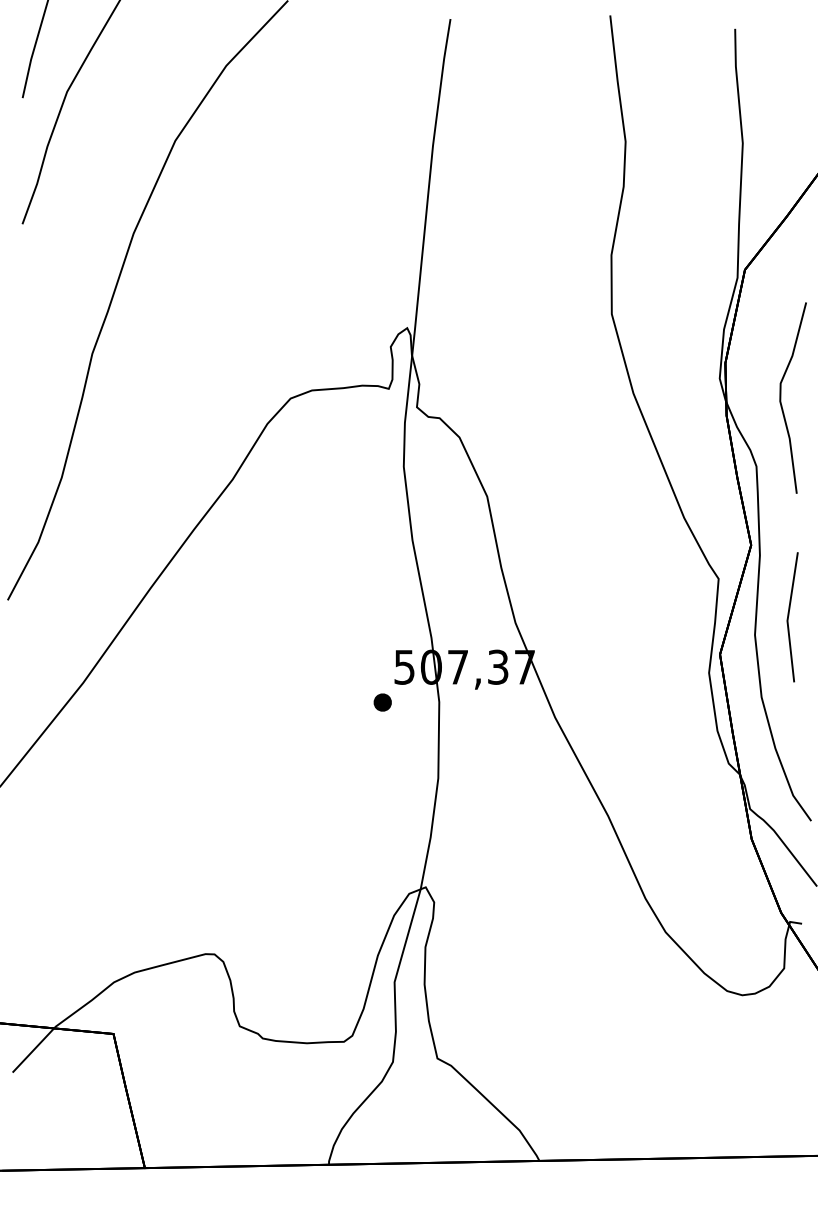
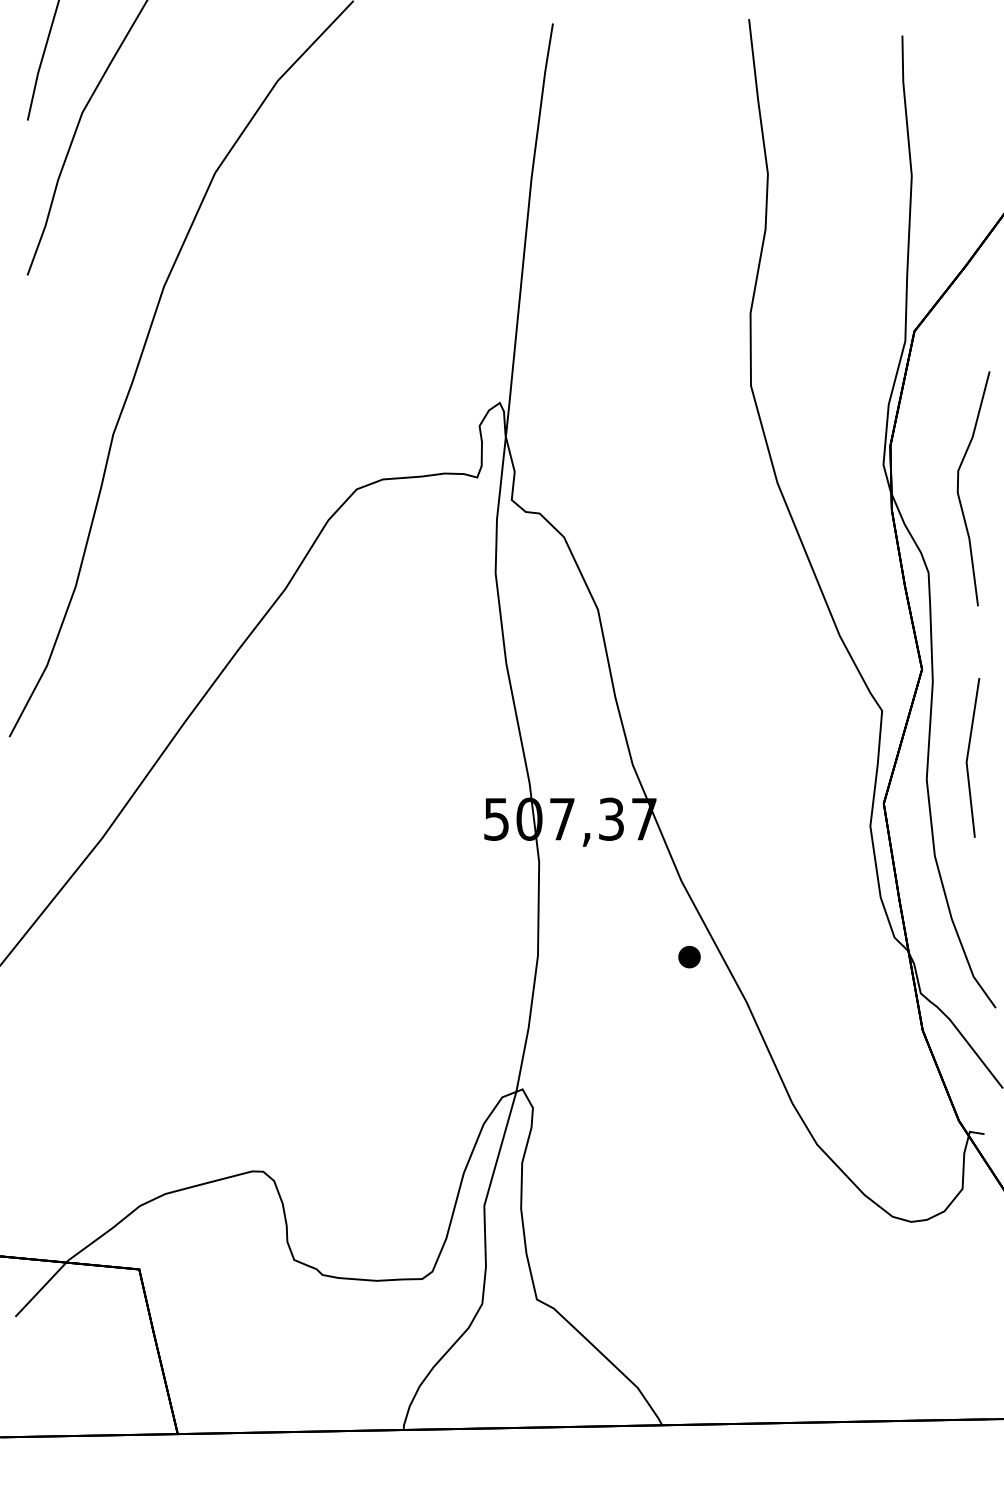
part: (382, 702) -> (689, 957), moved

